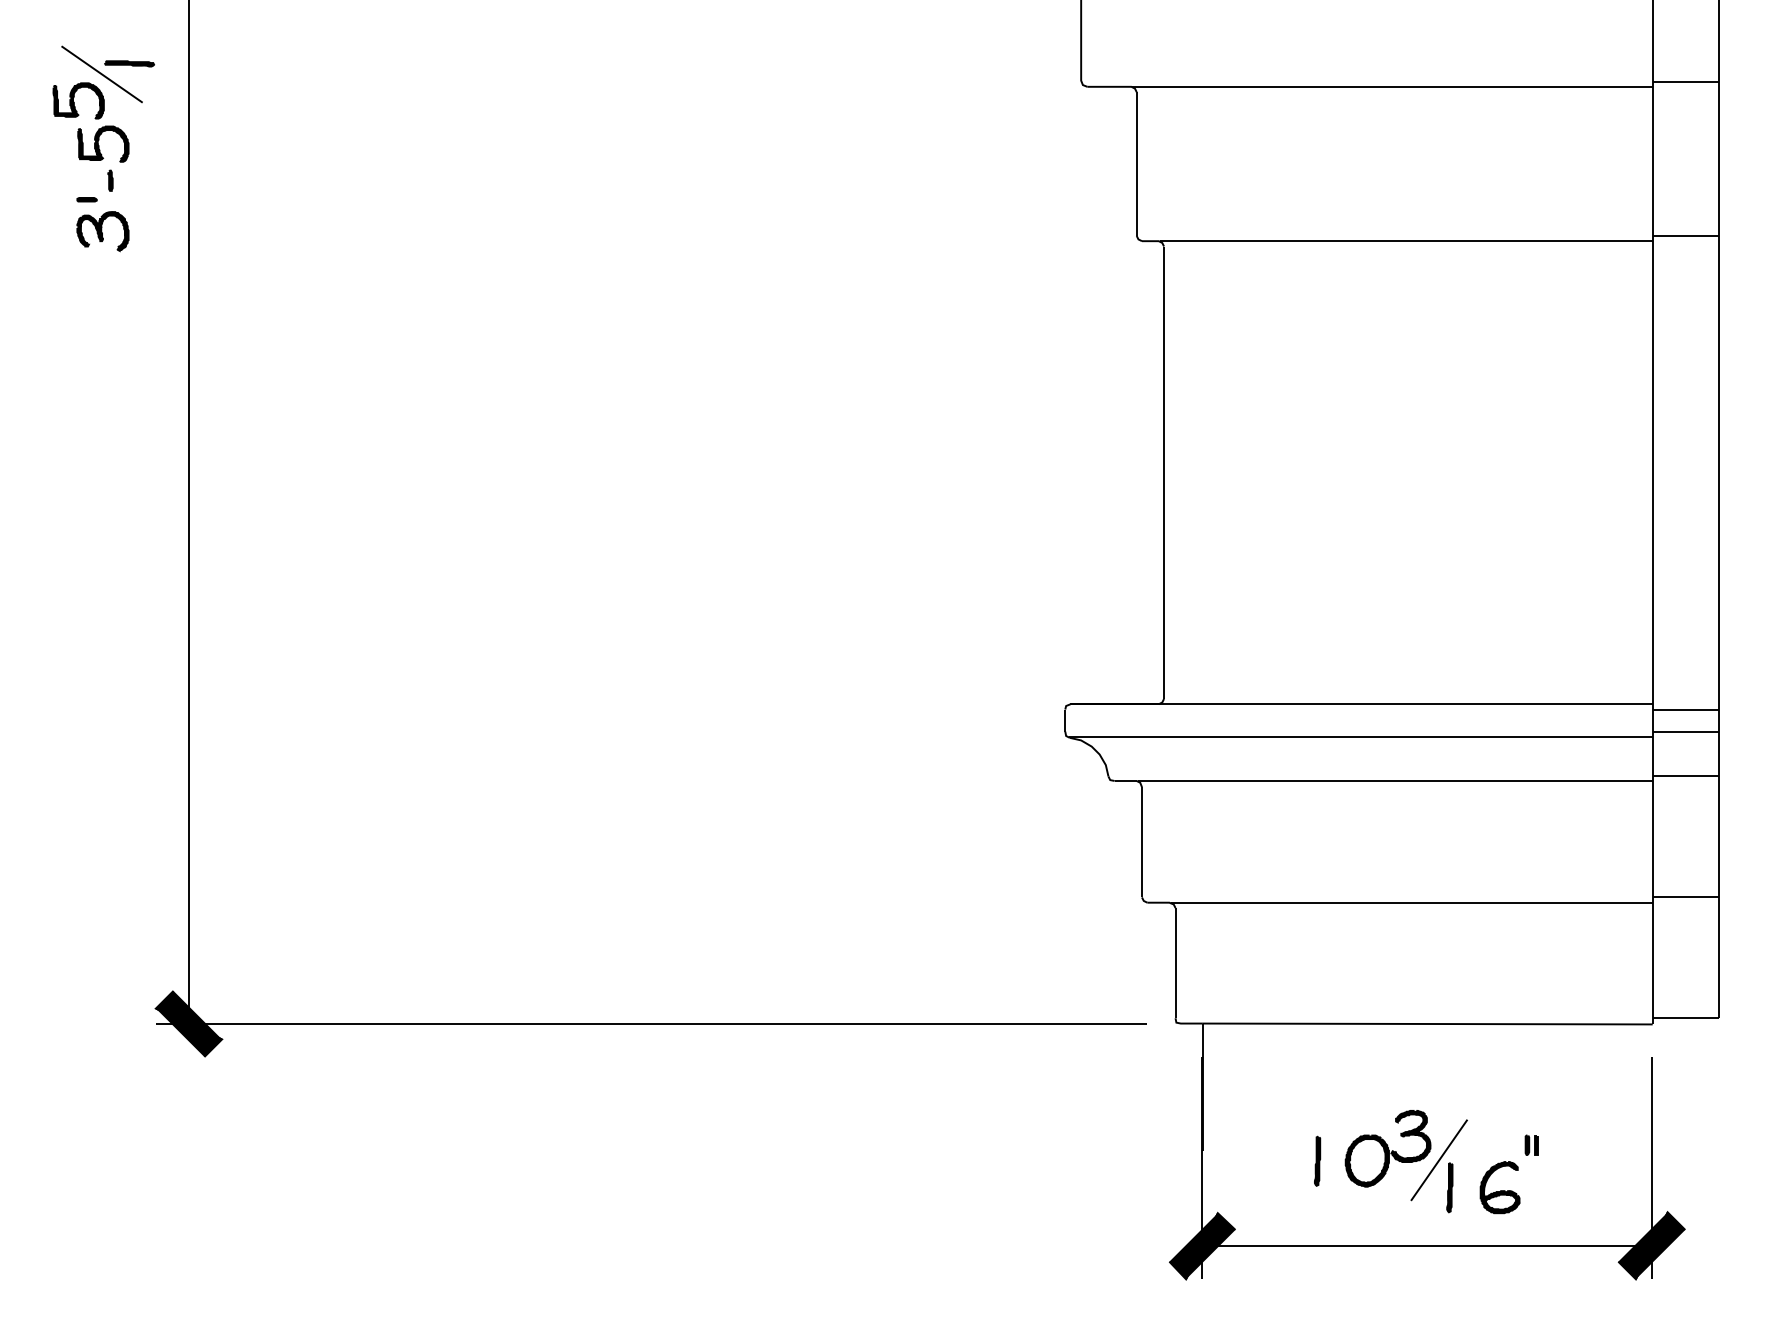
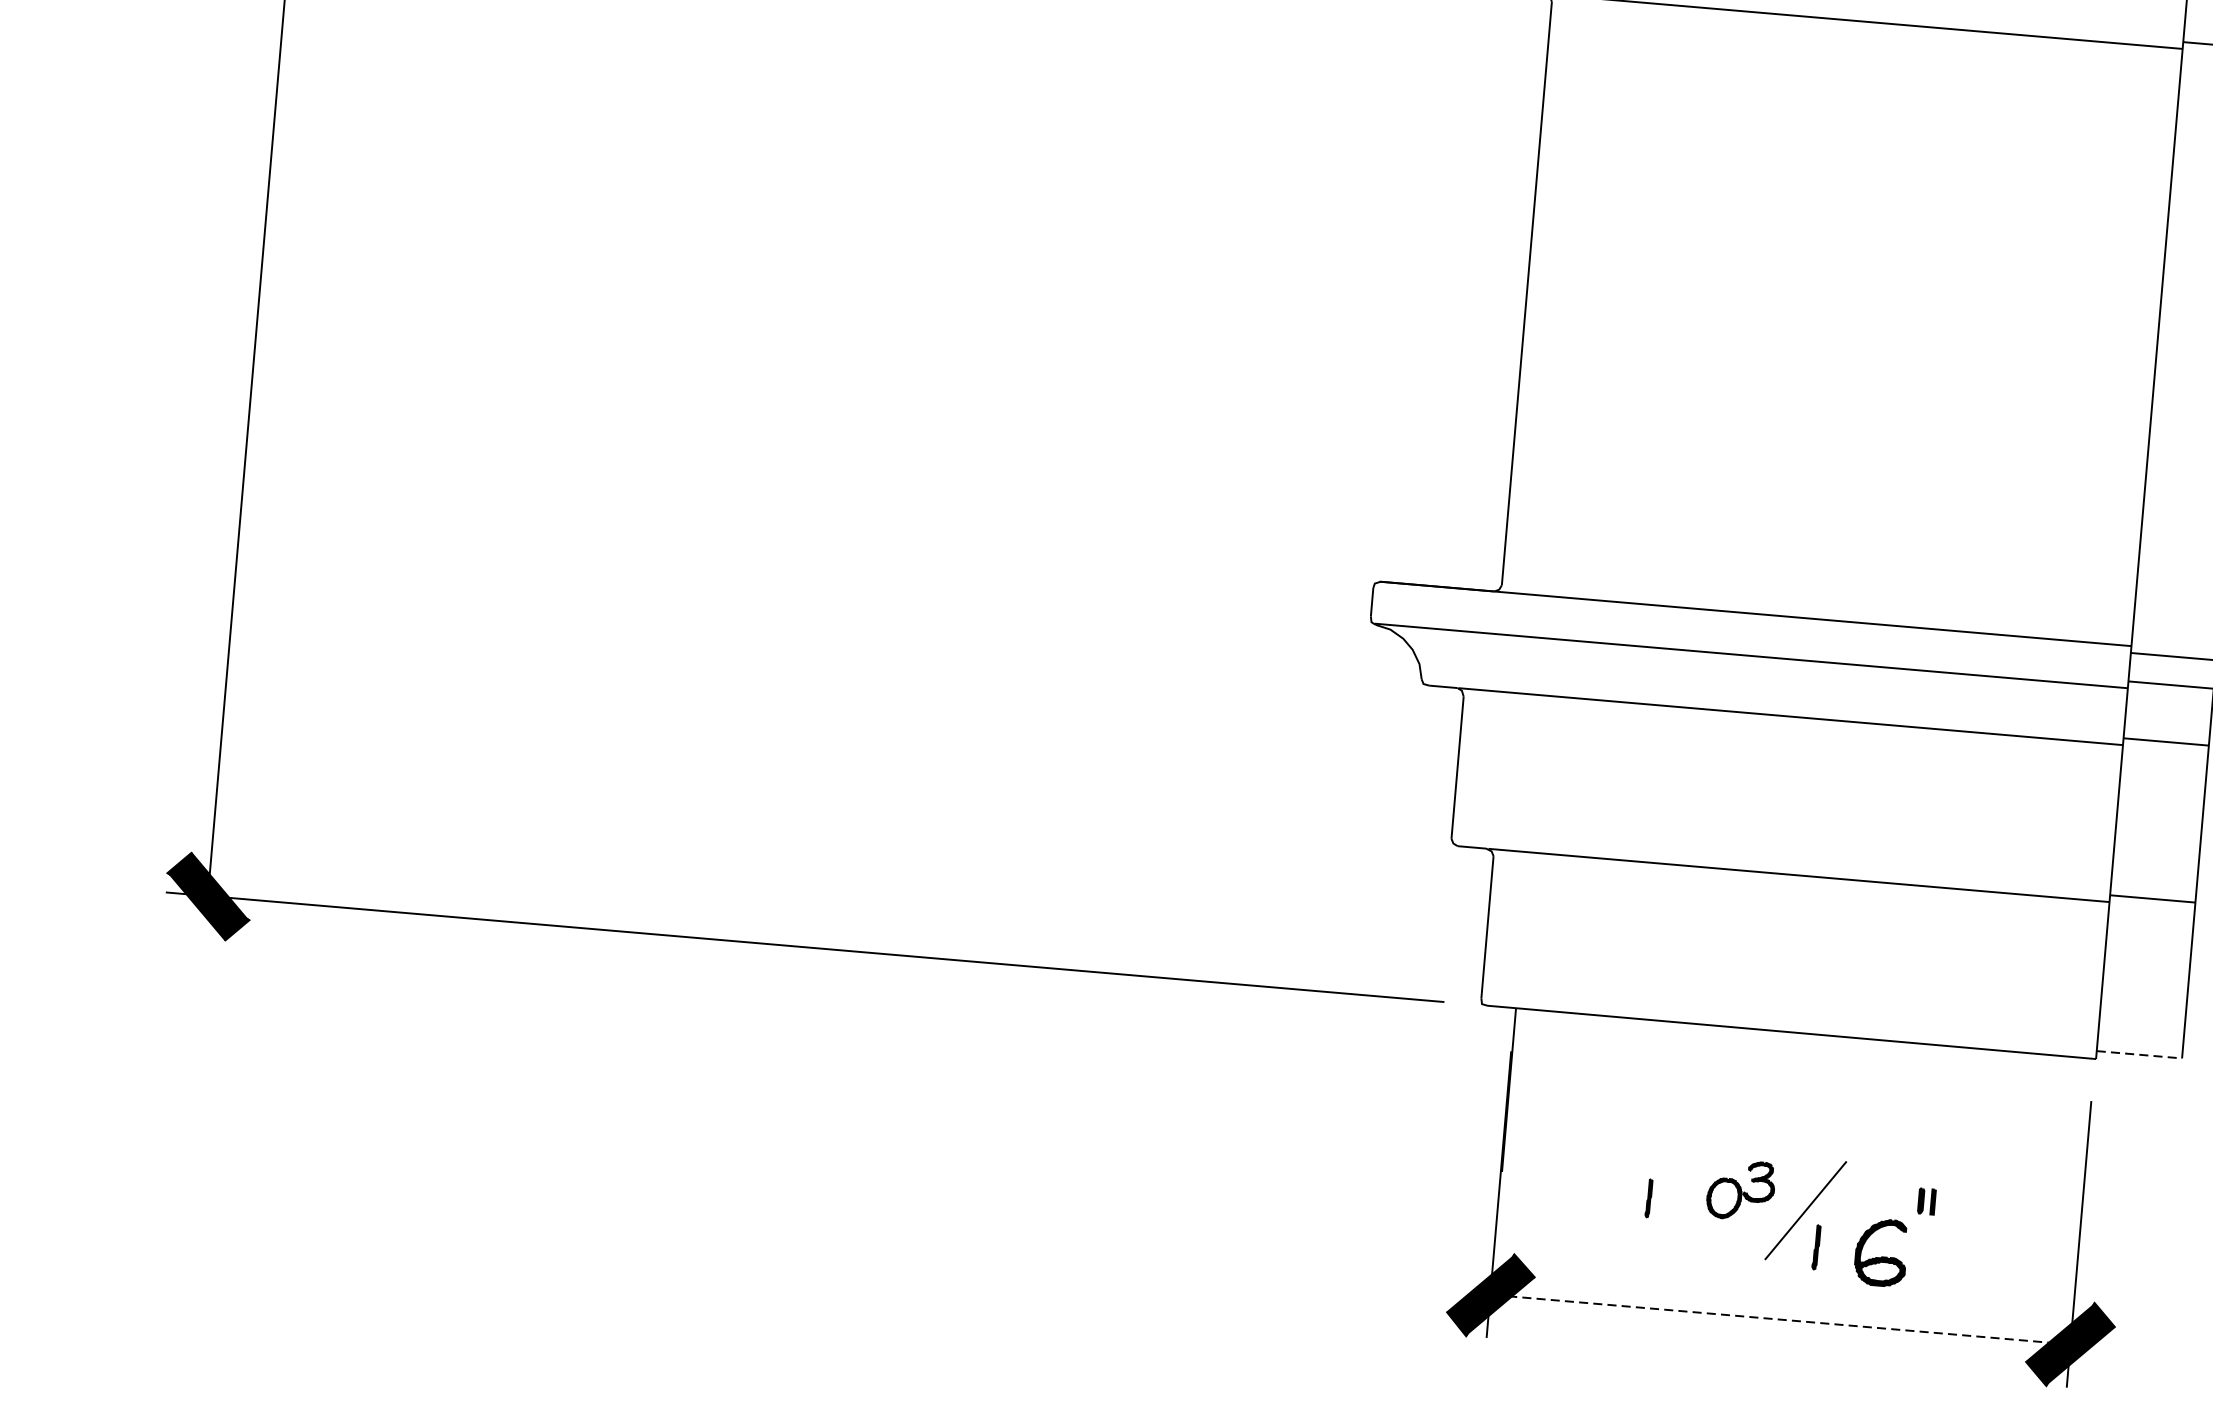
line: (1686, 1018) -> (2140, 1055), solid -> dashed
part: (1387, 1148) -> (1740, 1189), size x0.6
part: (1317, 1160) -> (1648, 1197), size x0.6
part: (1449, 1187) -> (1816, 1246), size x0.7
line: (1426, 1245) -> (1779, 1319), solid -> dashed

